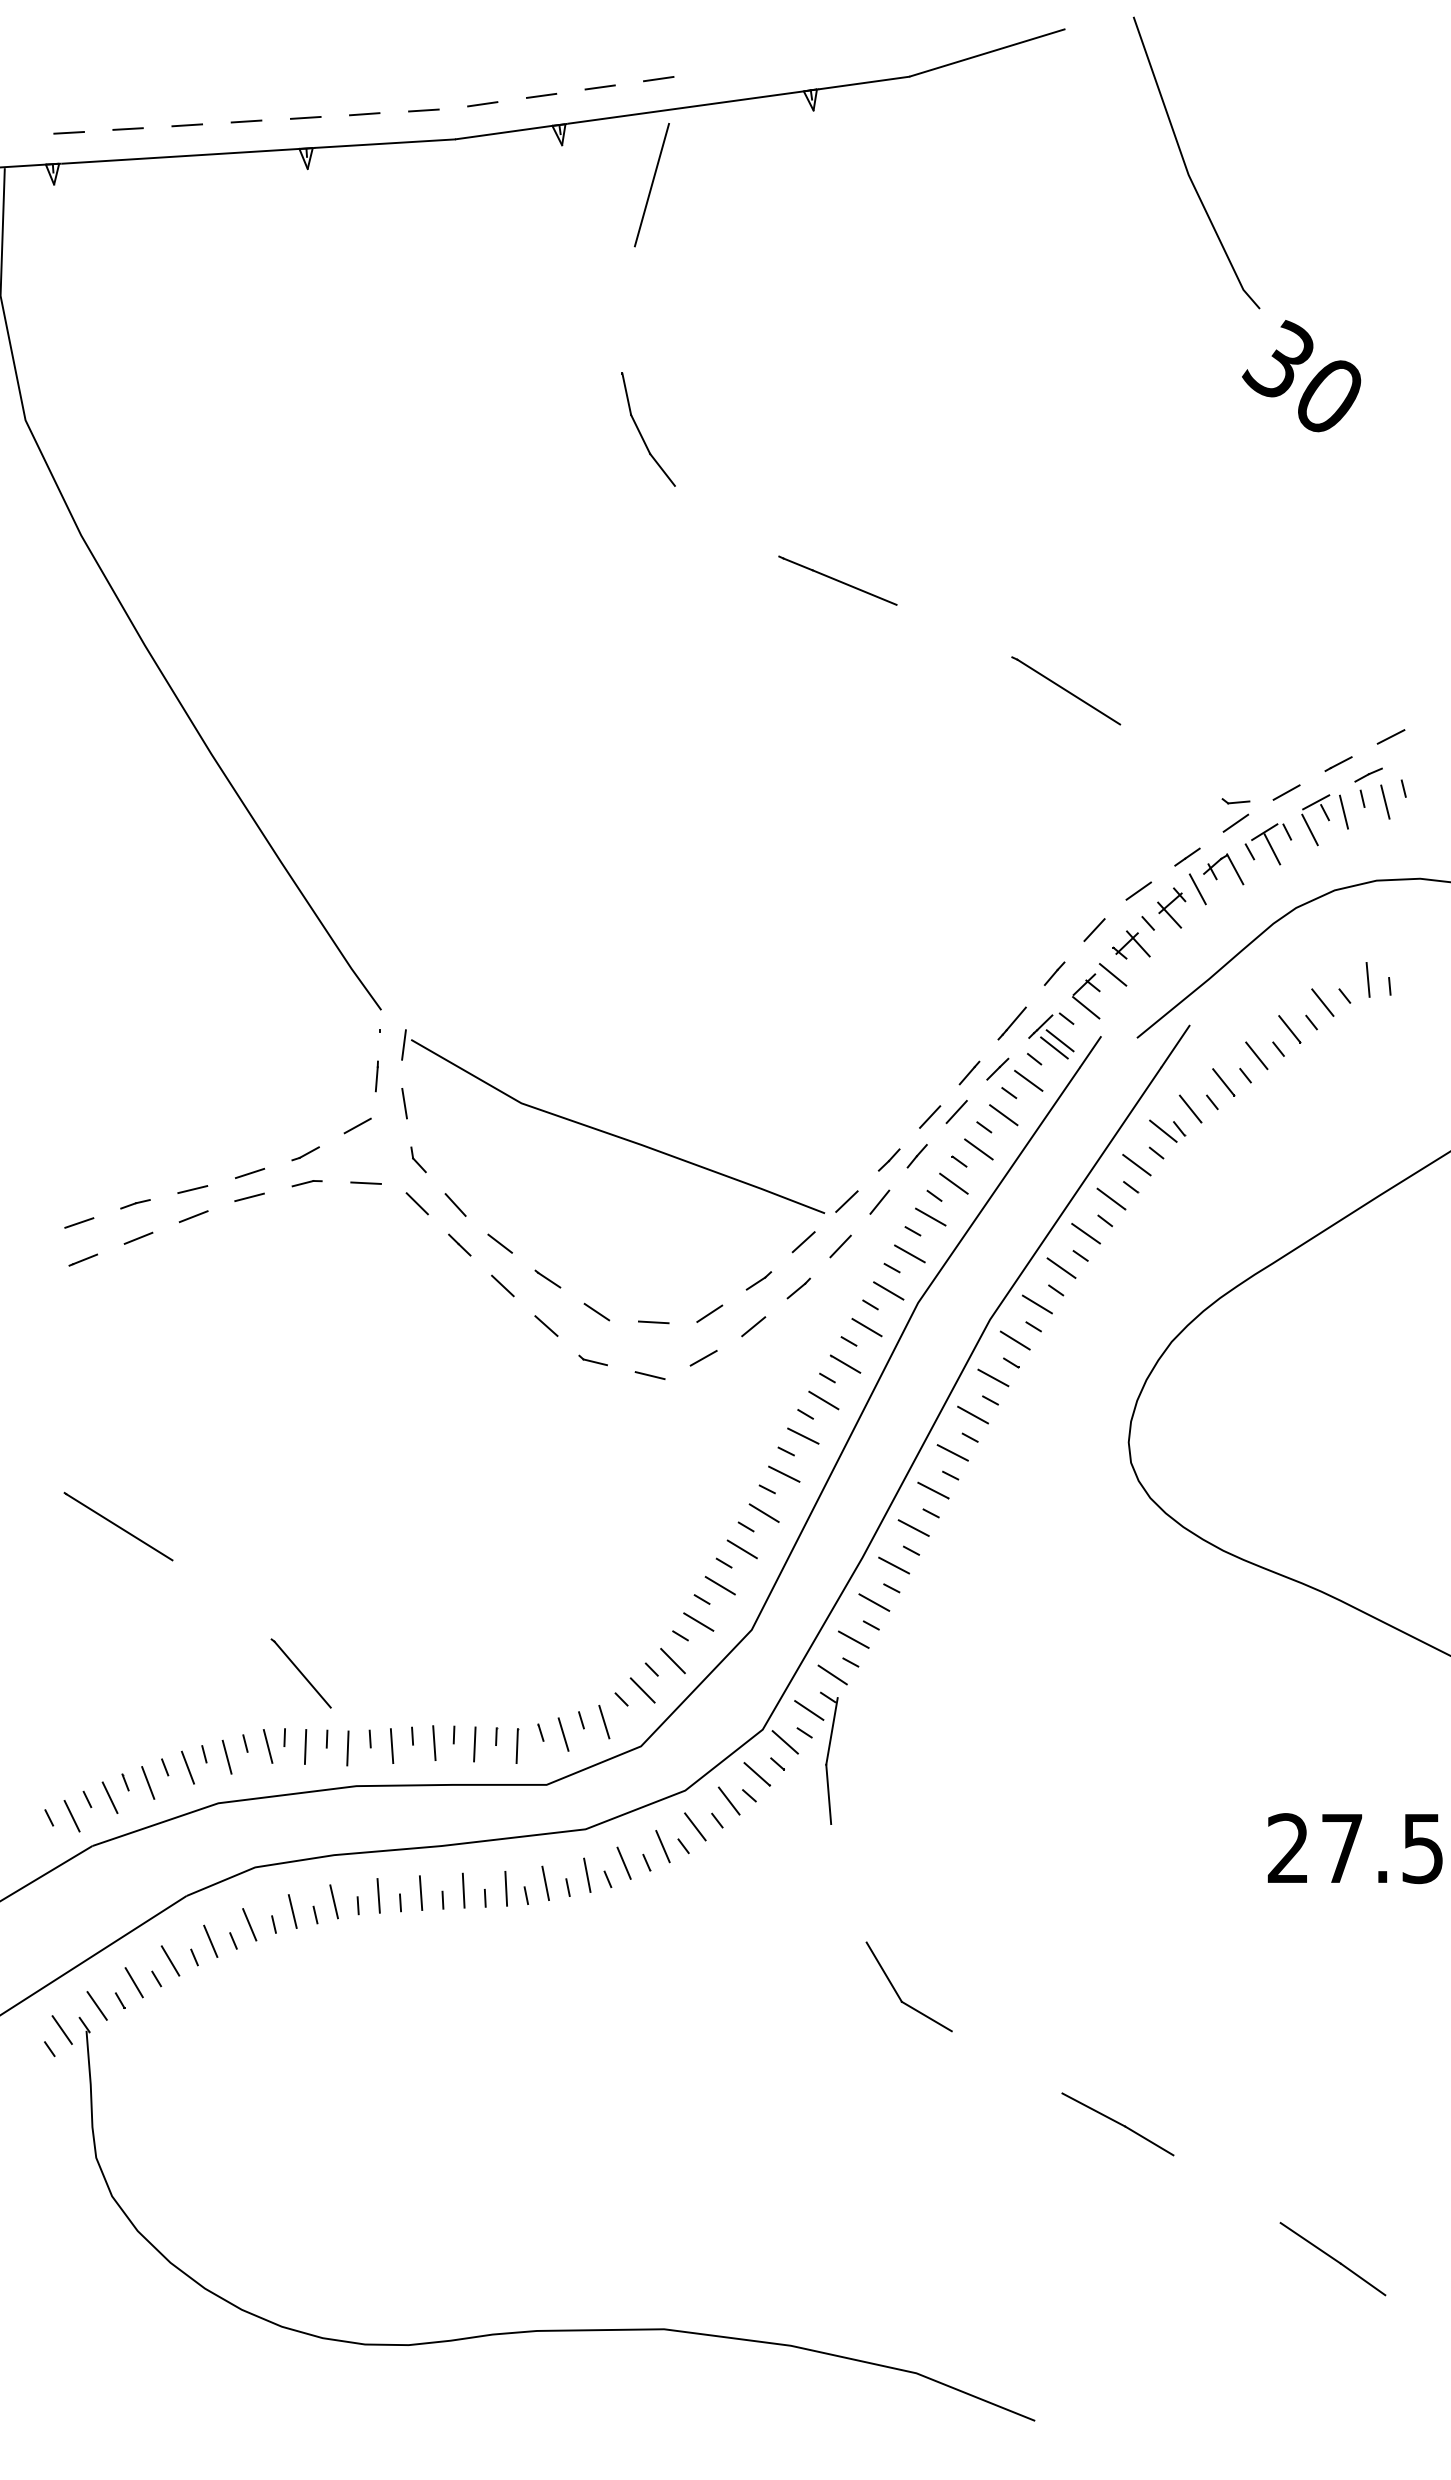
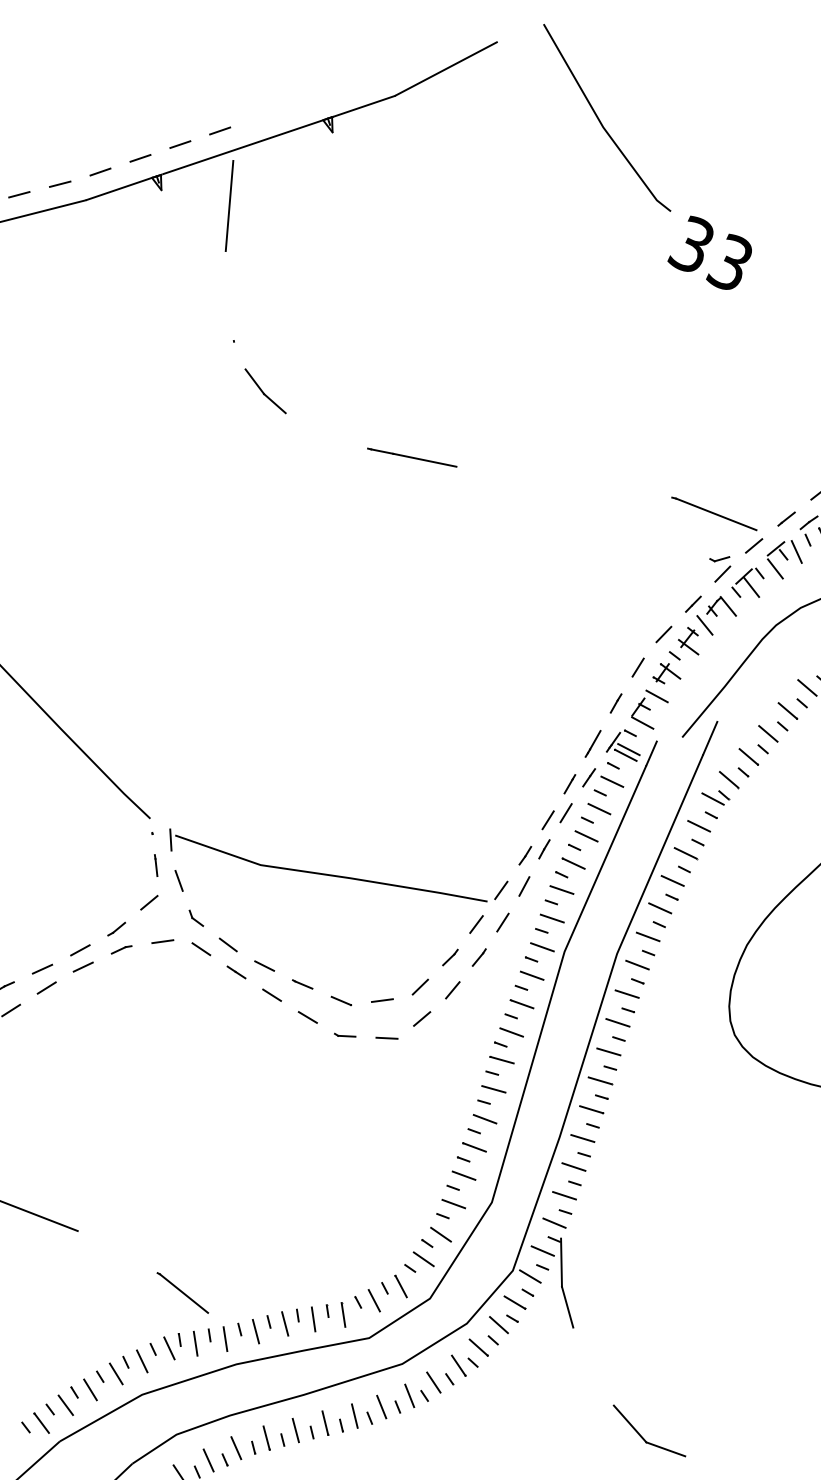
text: (1325, 393) -> (728, 261), 30 -> 33
line: (626, 394) -> (239, 355), removed
line: (1066, 690) -> (714, 513), moved

